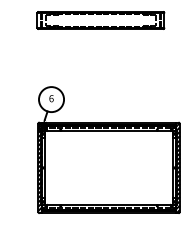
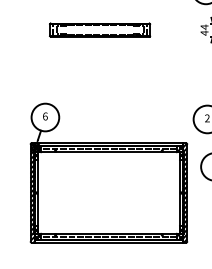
part: (101, 19) -> (100, 29), size x0.71

